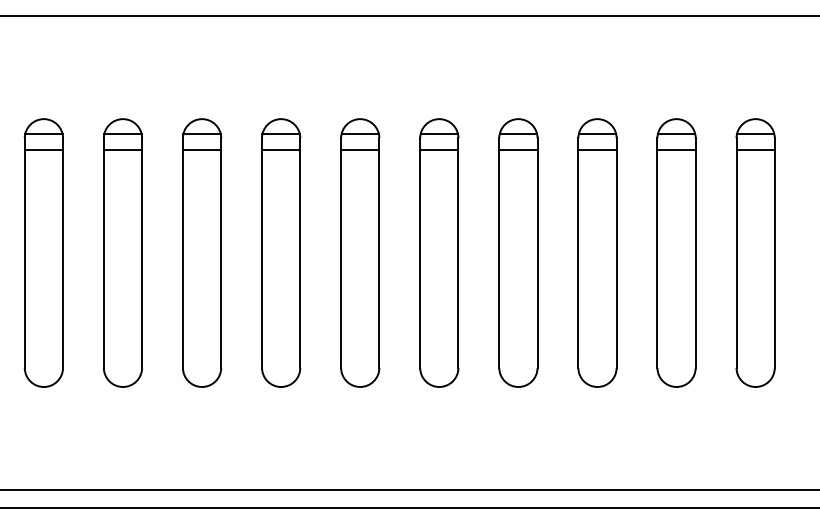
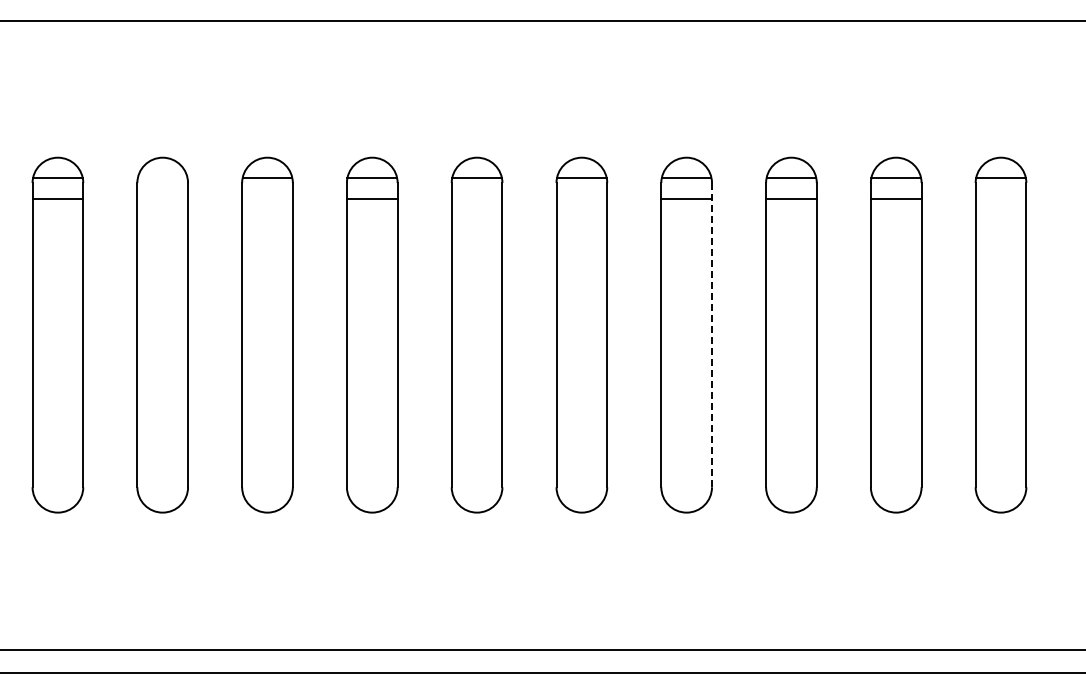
line: (122, 134) -> (162, 177), removed
line: (122, 149) -> (162, 198), removed
line: (202, 149) -> (267, 198), removed
line: (359, 149) -> (476, 198), removed
line: (439, 149) -> (581, 198), removed
line: (755, 149) -> (1000, 198), removed
line: (537, 253) -> (712, 335), solid -> dashed

